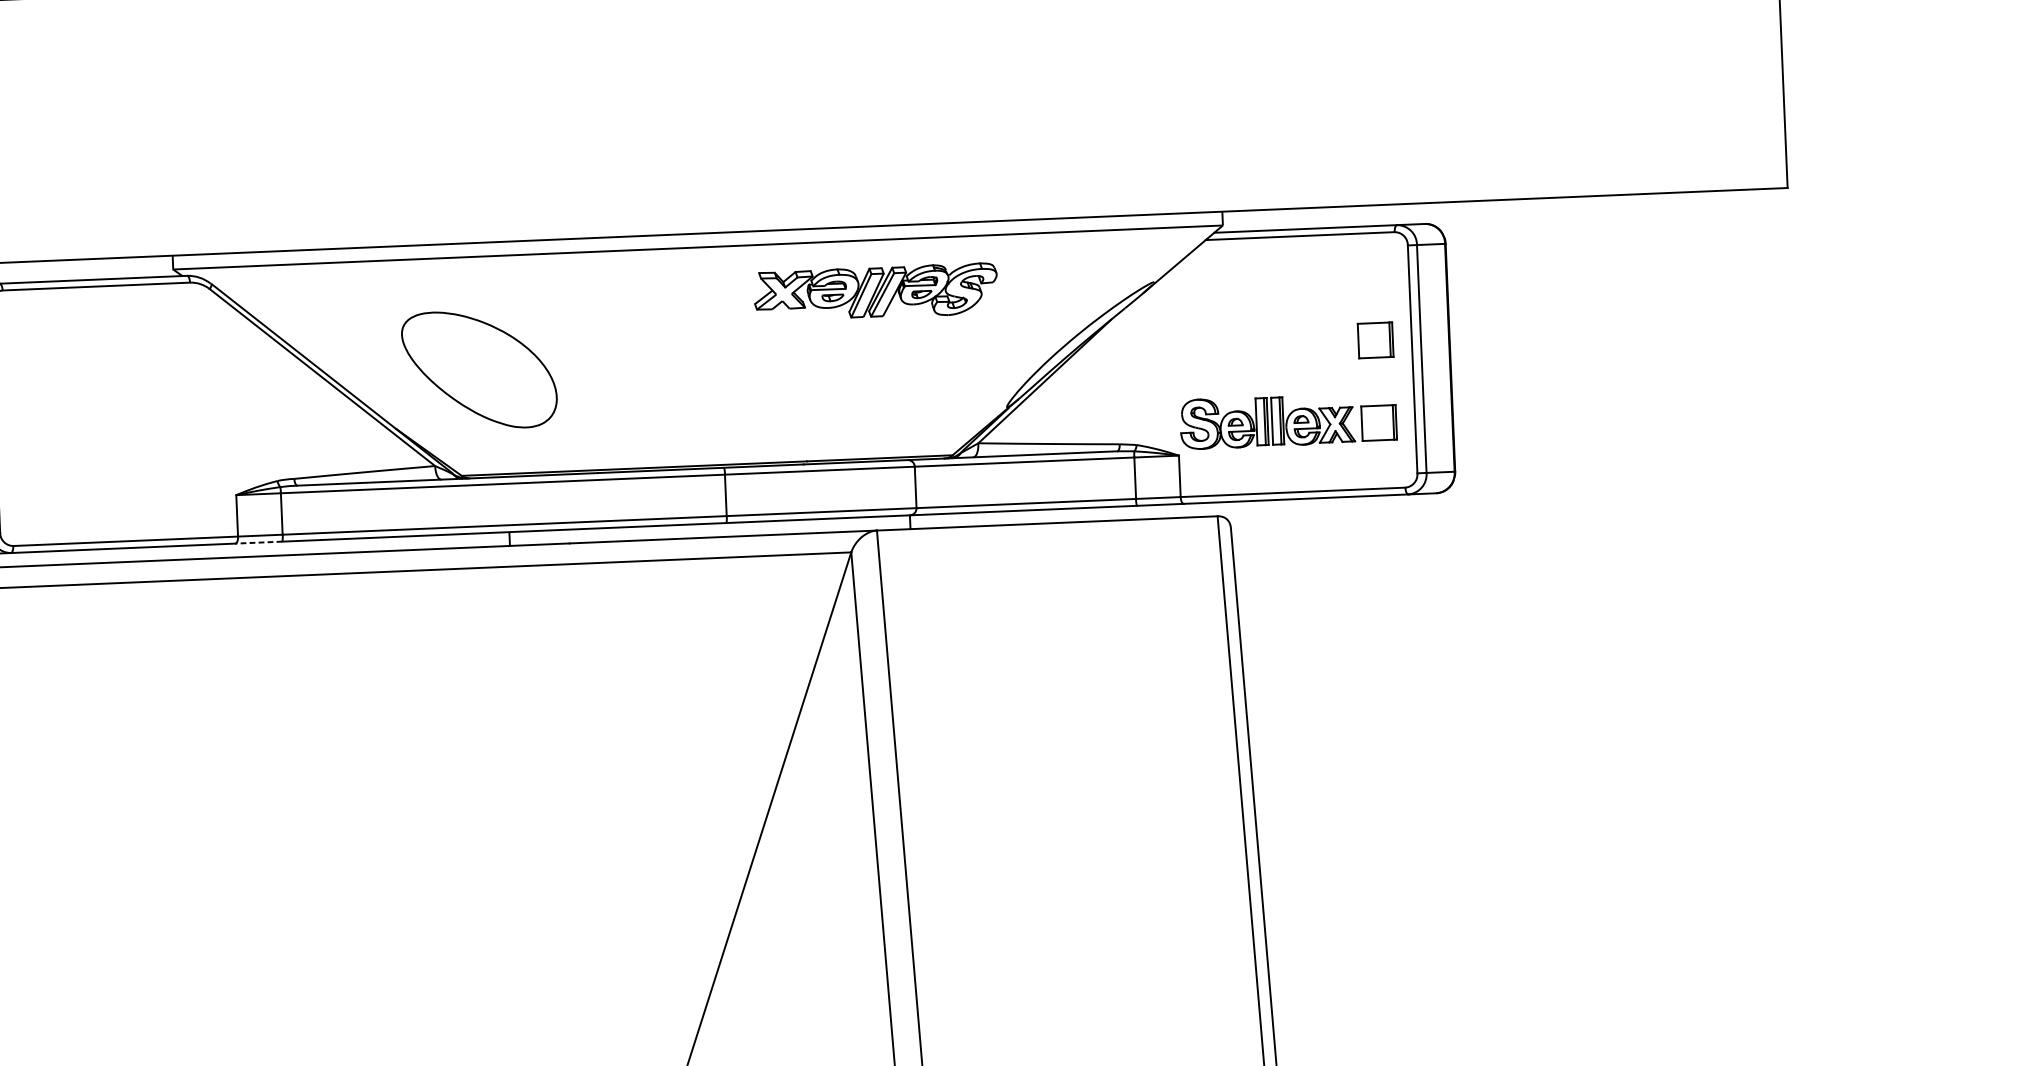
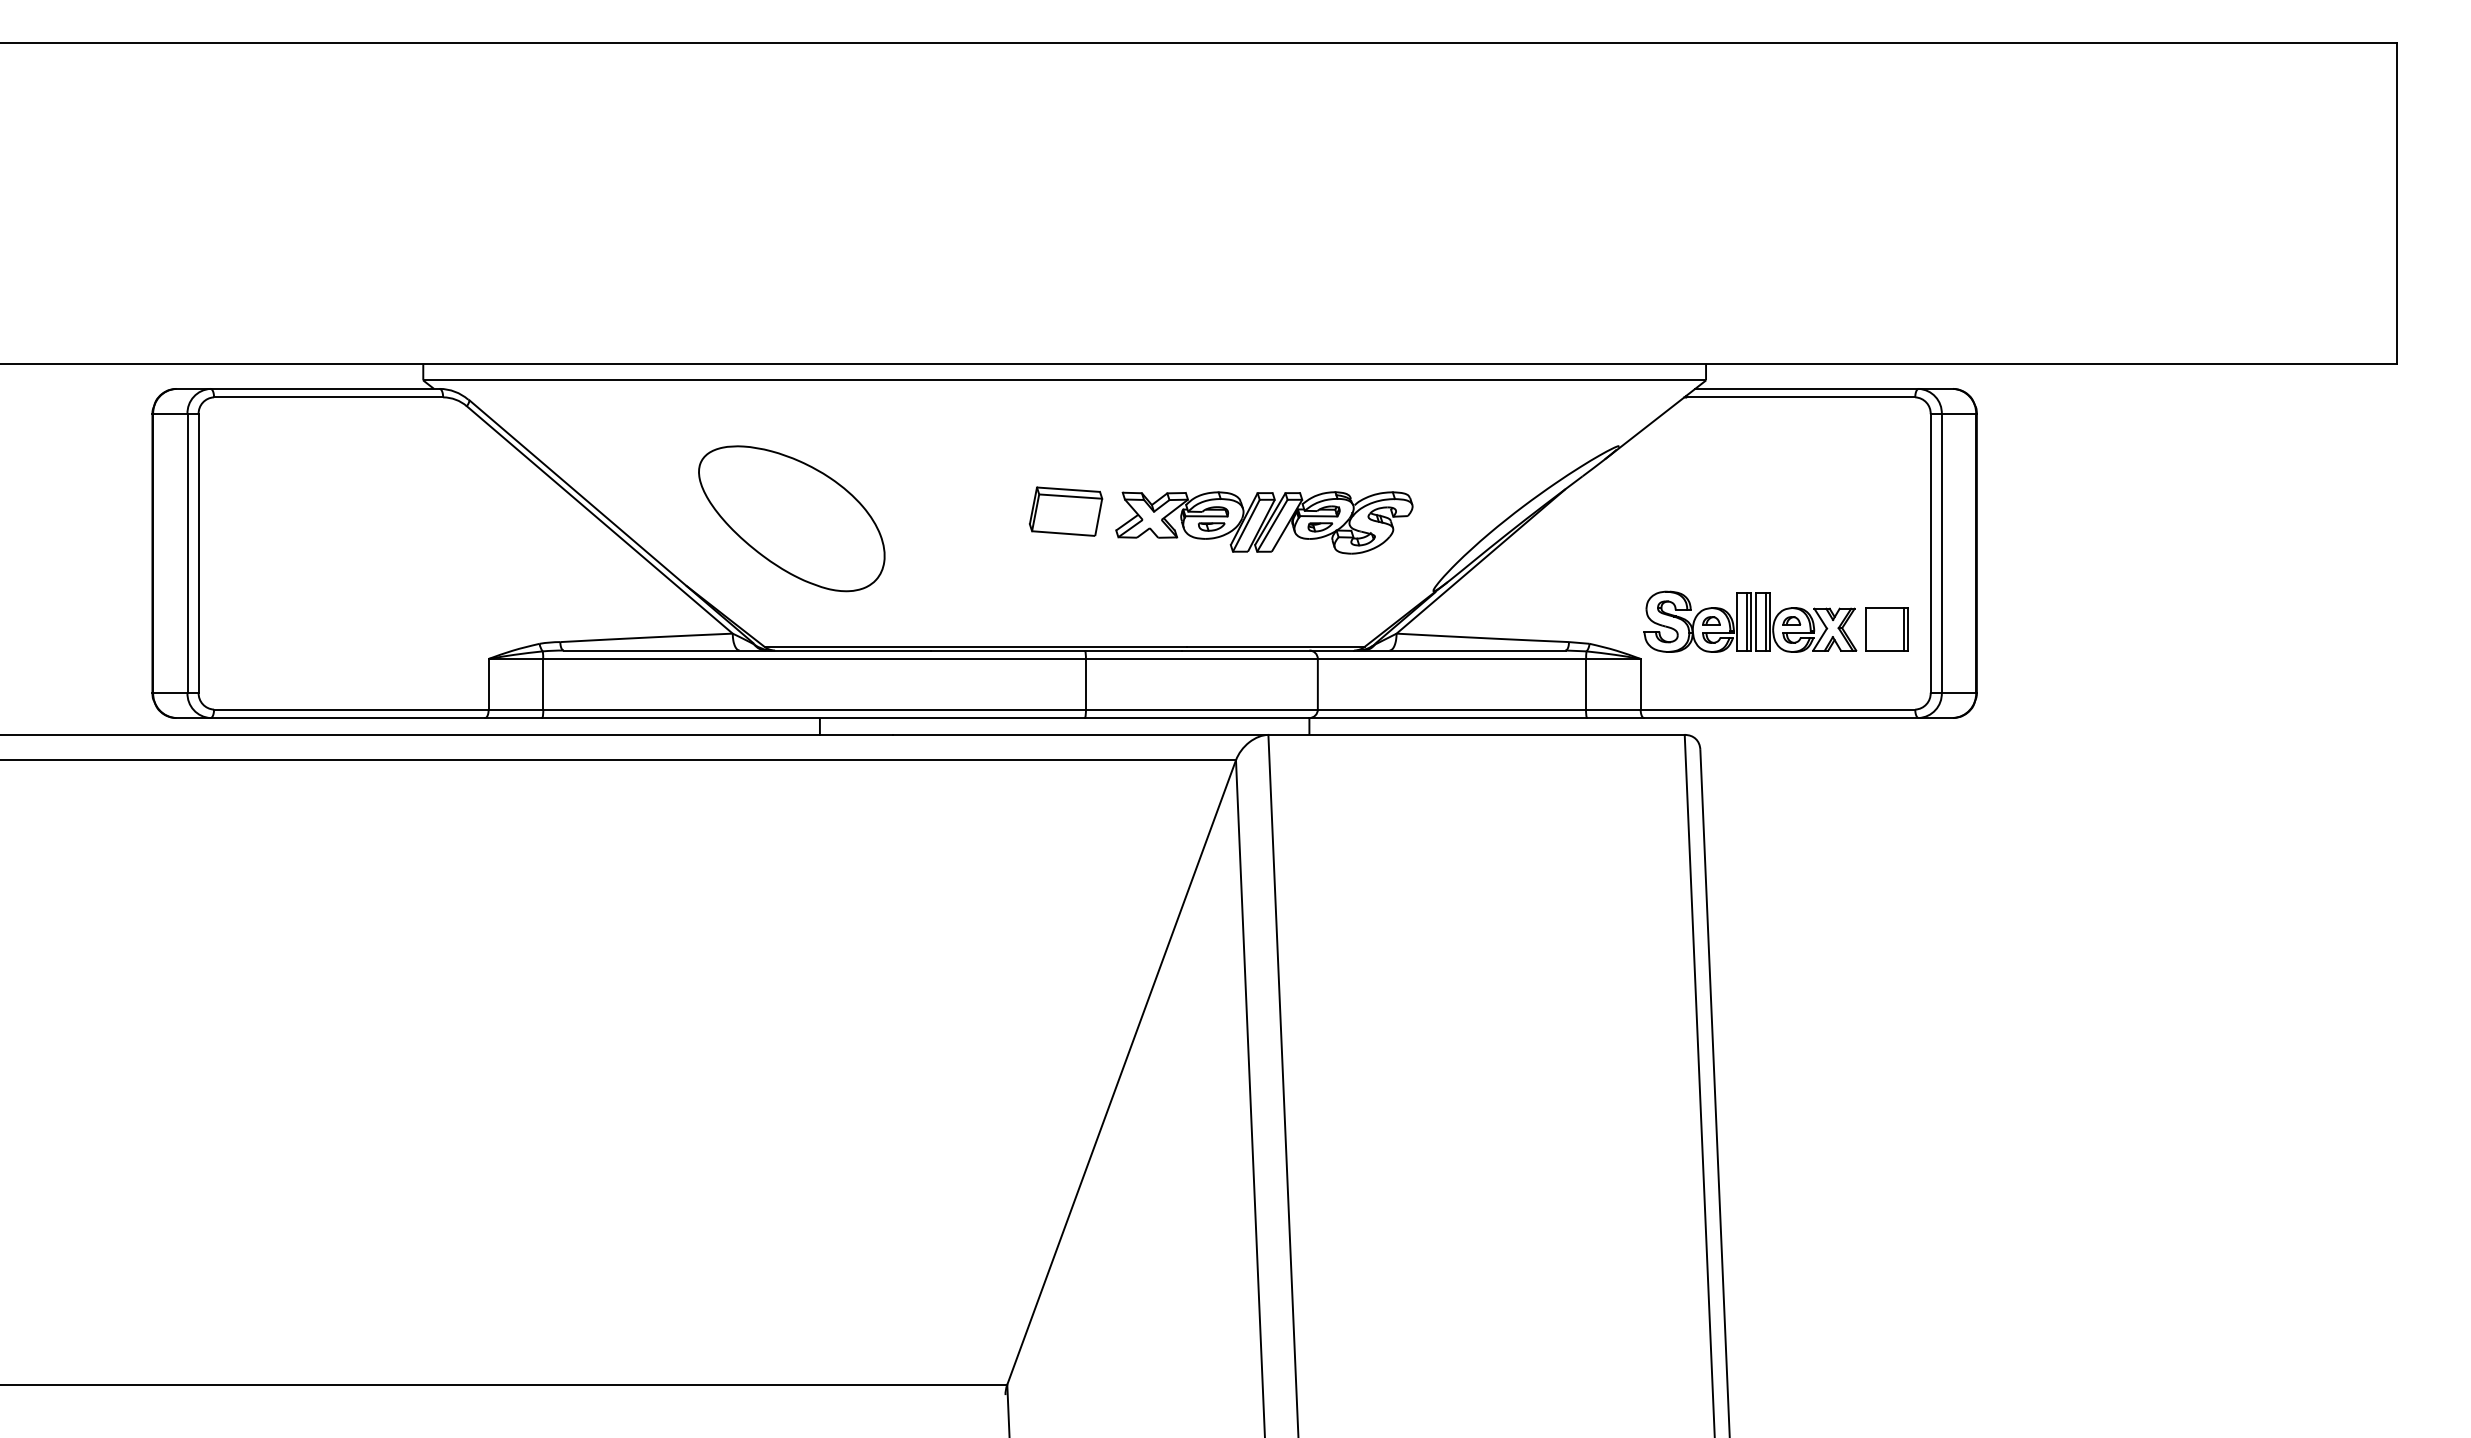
part: (876, 292) -> (1264, 522), moved
part: (1375, 340) -> (1886, 528), removed
part: (704, 354) -> (1066, 511), added
line: (258, 543) -> (513, 718), dashed -> solid

